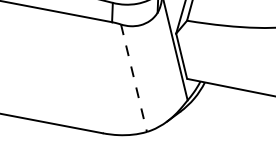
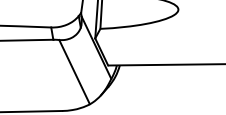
line: (133, 78) -> (74, 72), dashed -> solid

